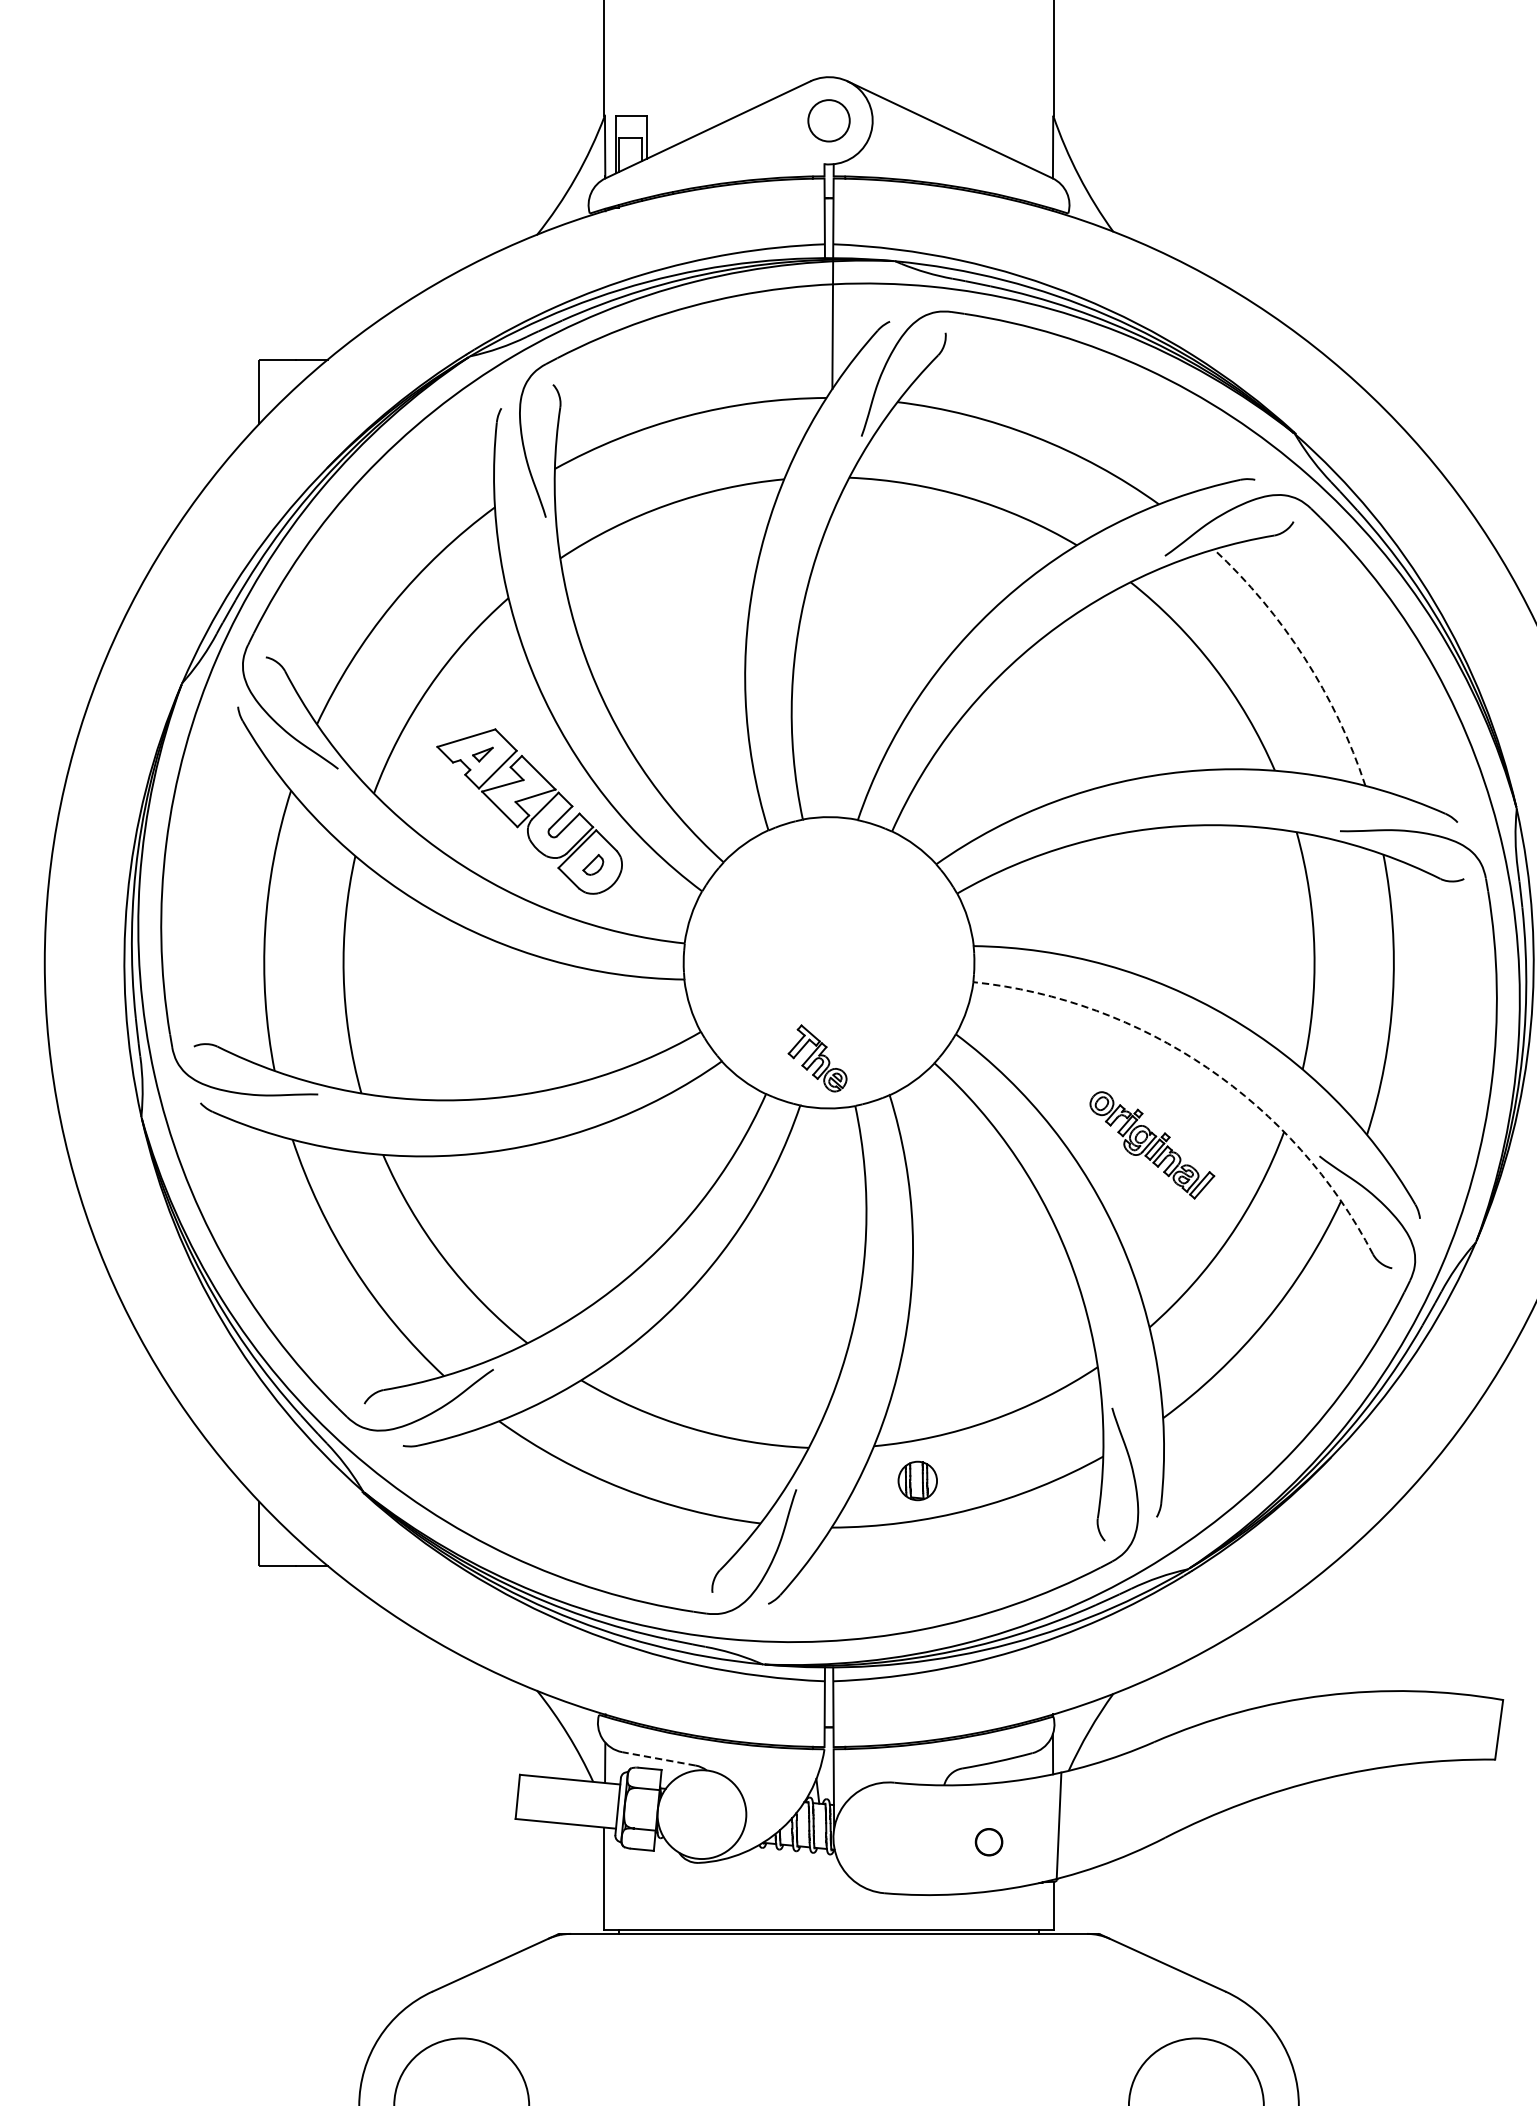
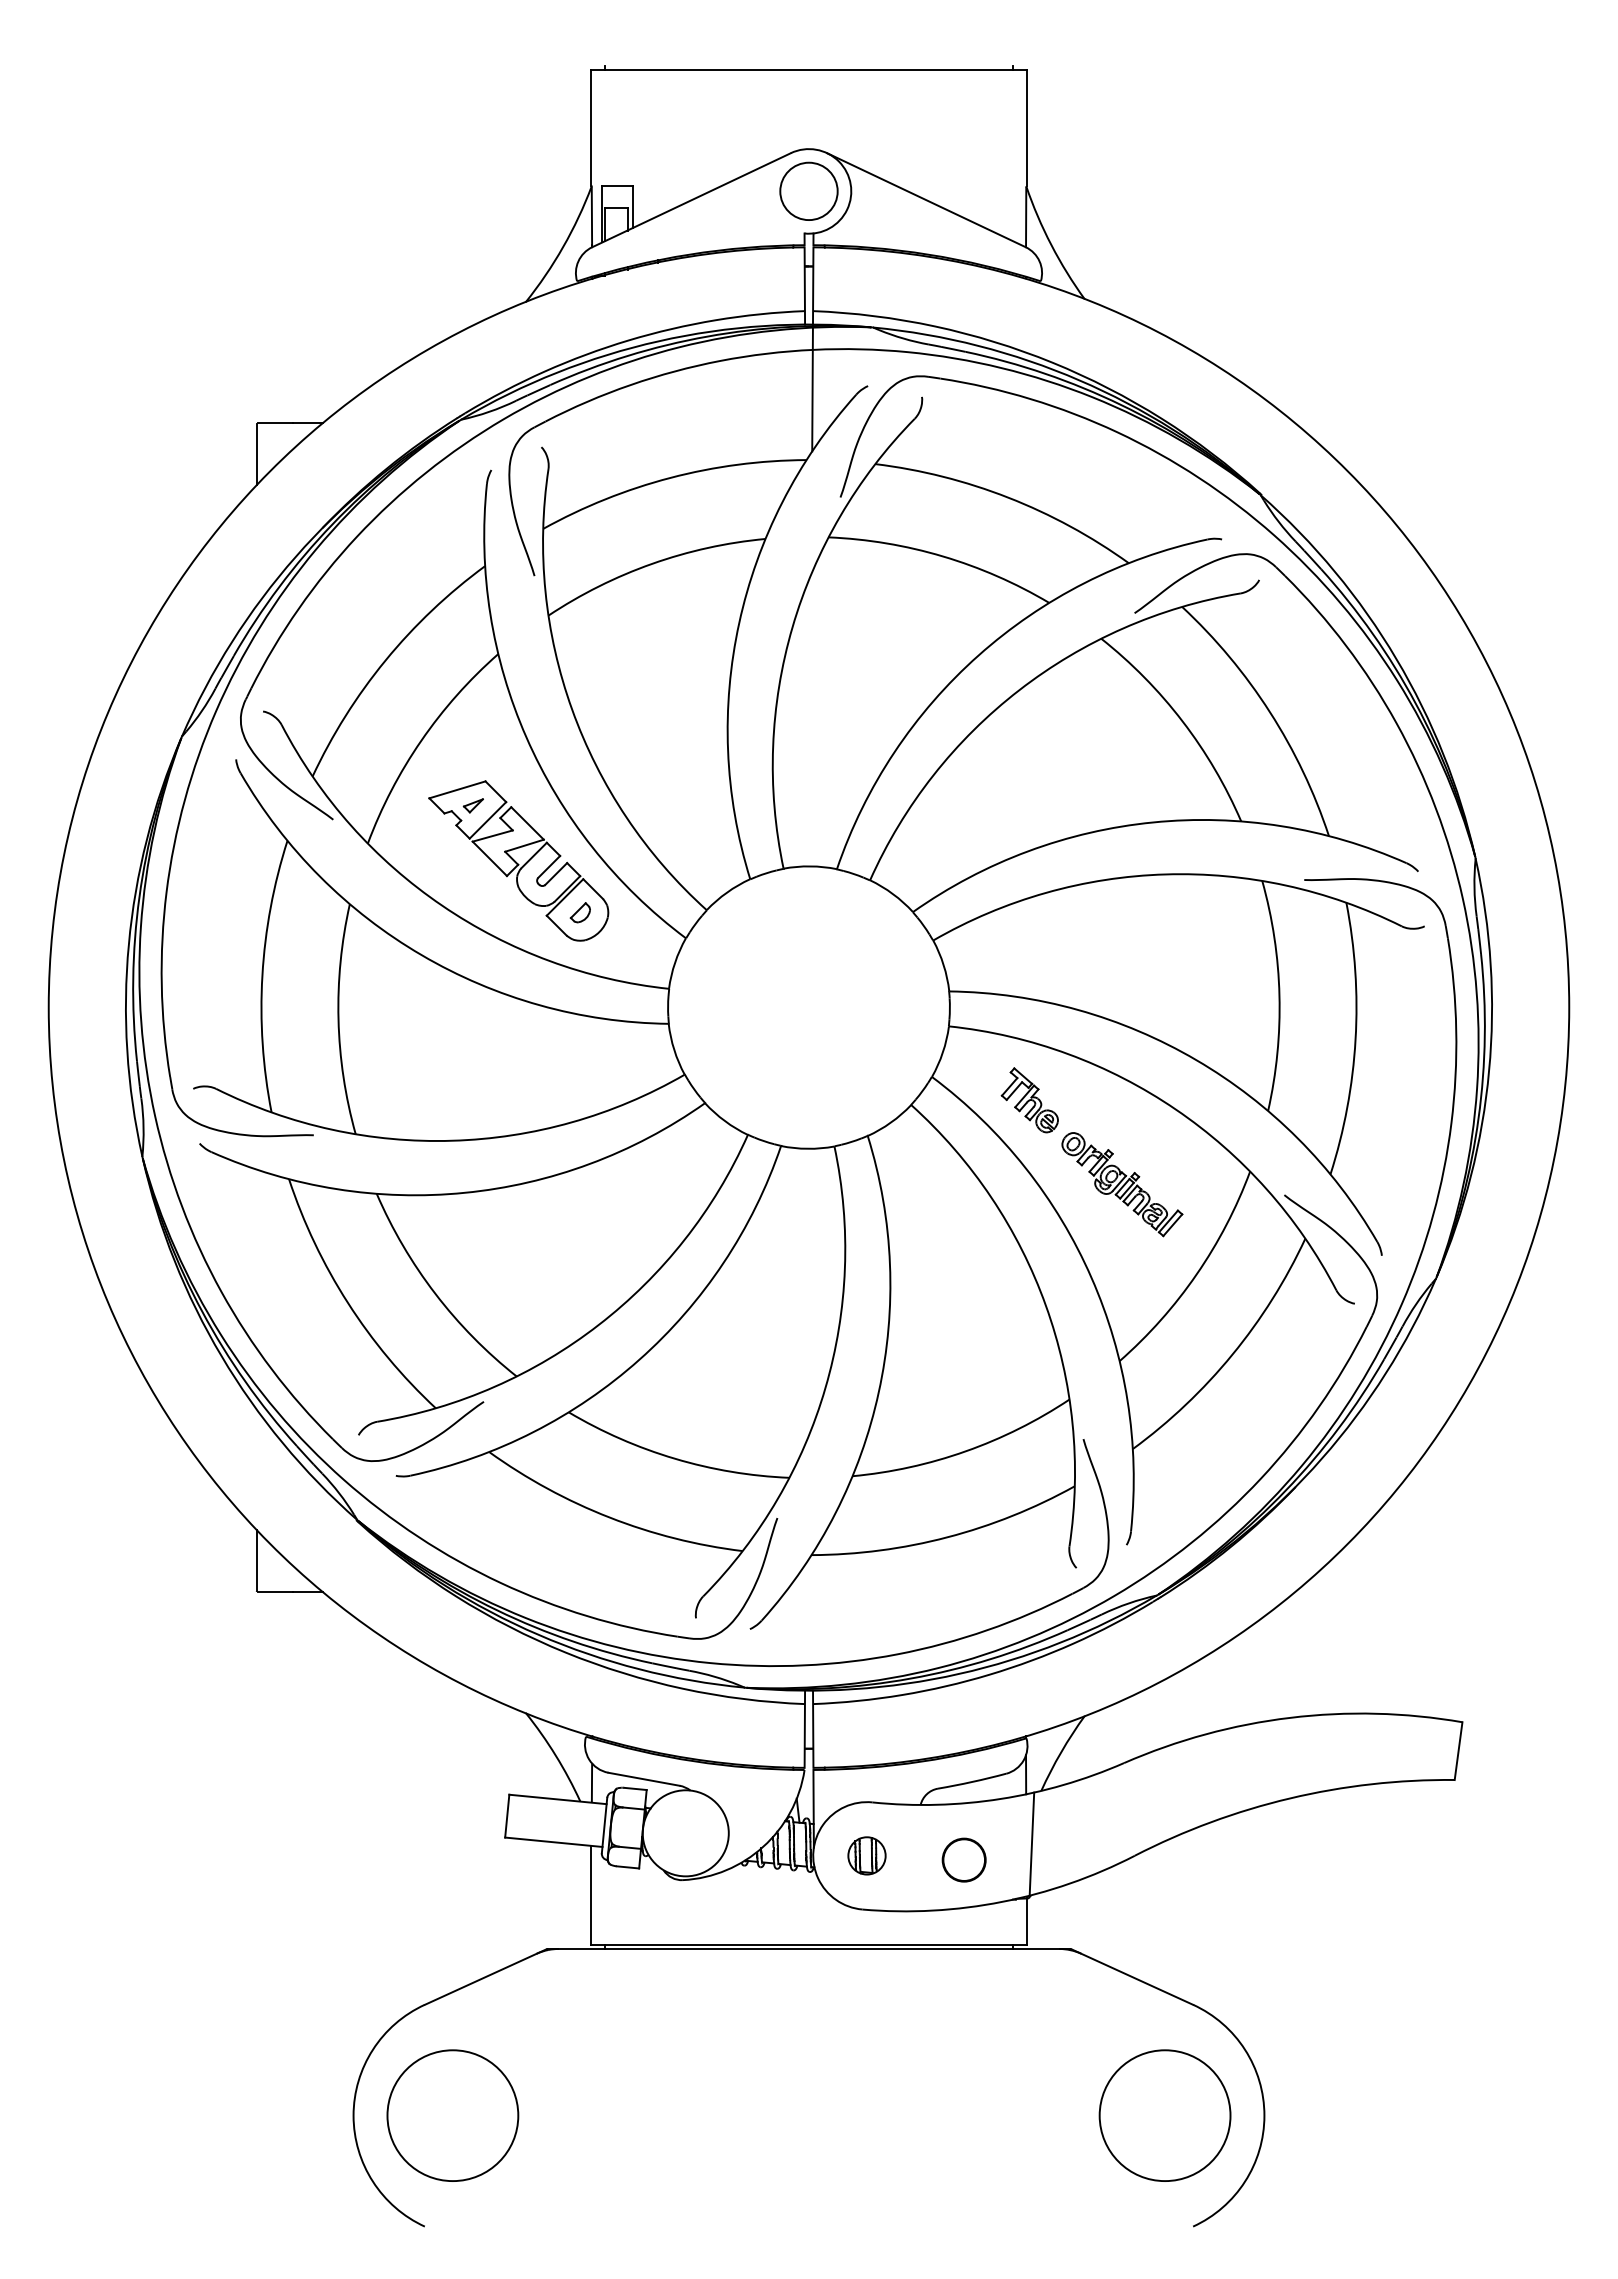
circle: (828, 120) -> (808, 191), size x1.43
arc: (1304, 658) -> (1269, 712), dashed -> solid
part: (817, 1058) -> (1029, 1100), moved
arc: (1207, 1067) -> (1175, 1109), dashed -> solid
part: (917, 1480) -> (866, 1855), moved
line: (658, 1759) -> (643, 1779), dashed -> solid
circle: (988, 1841) -> (963, 1859), size x1.67

